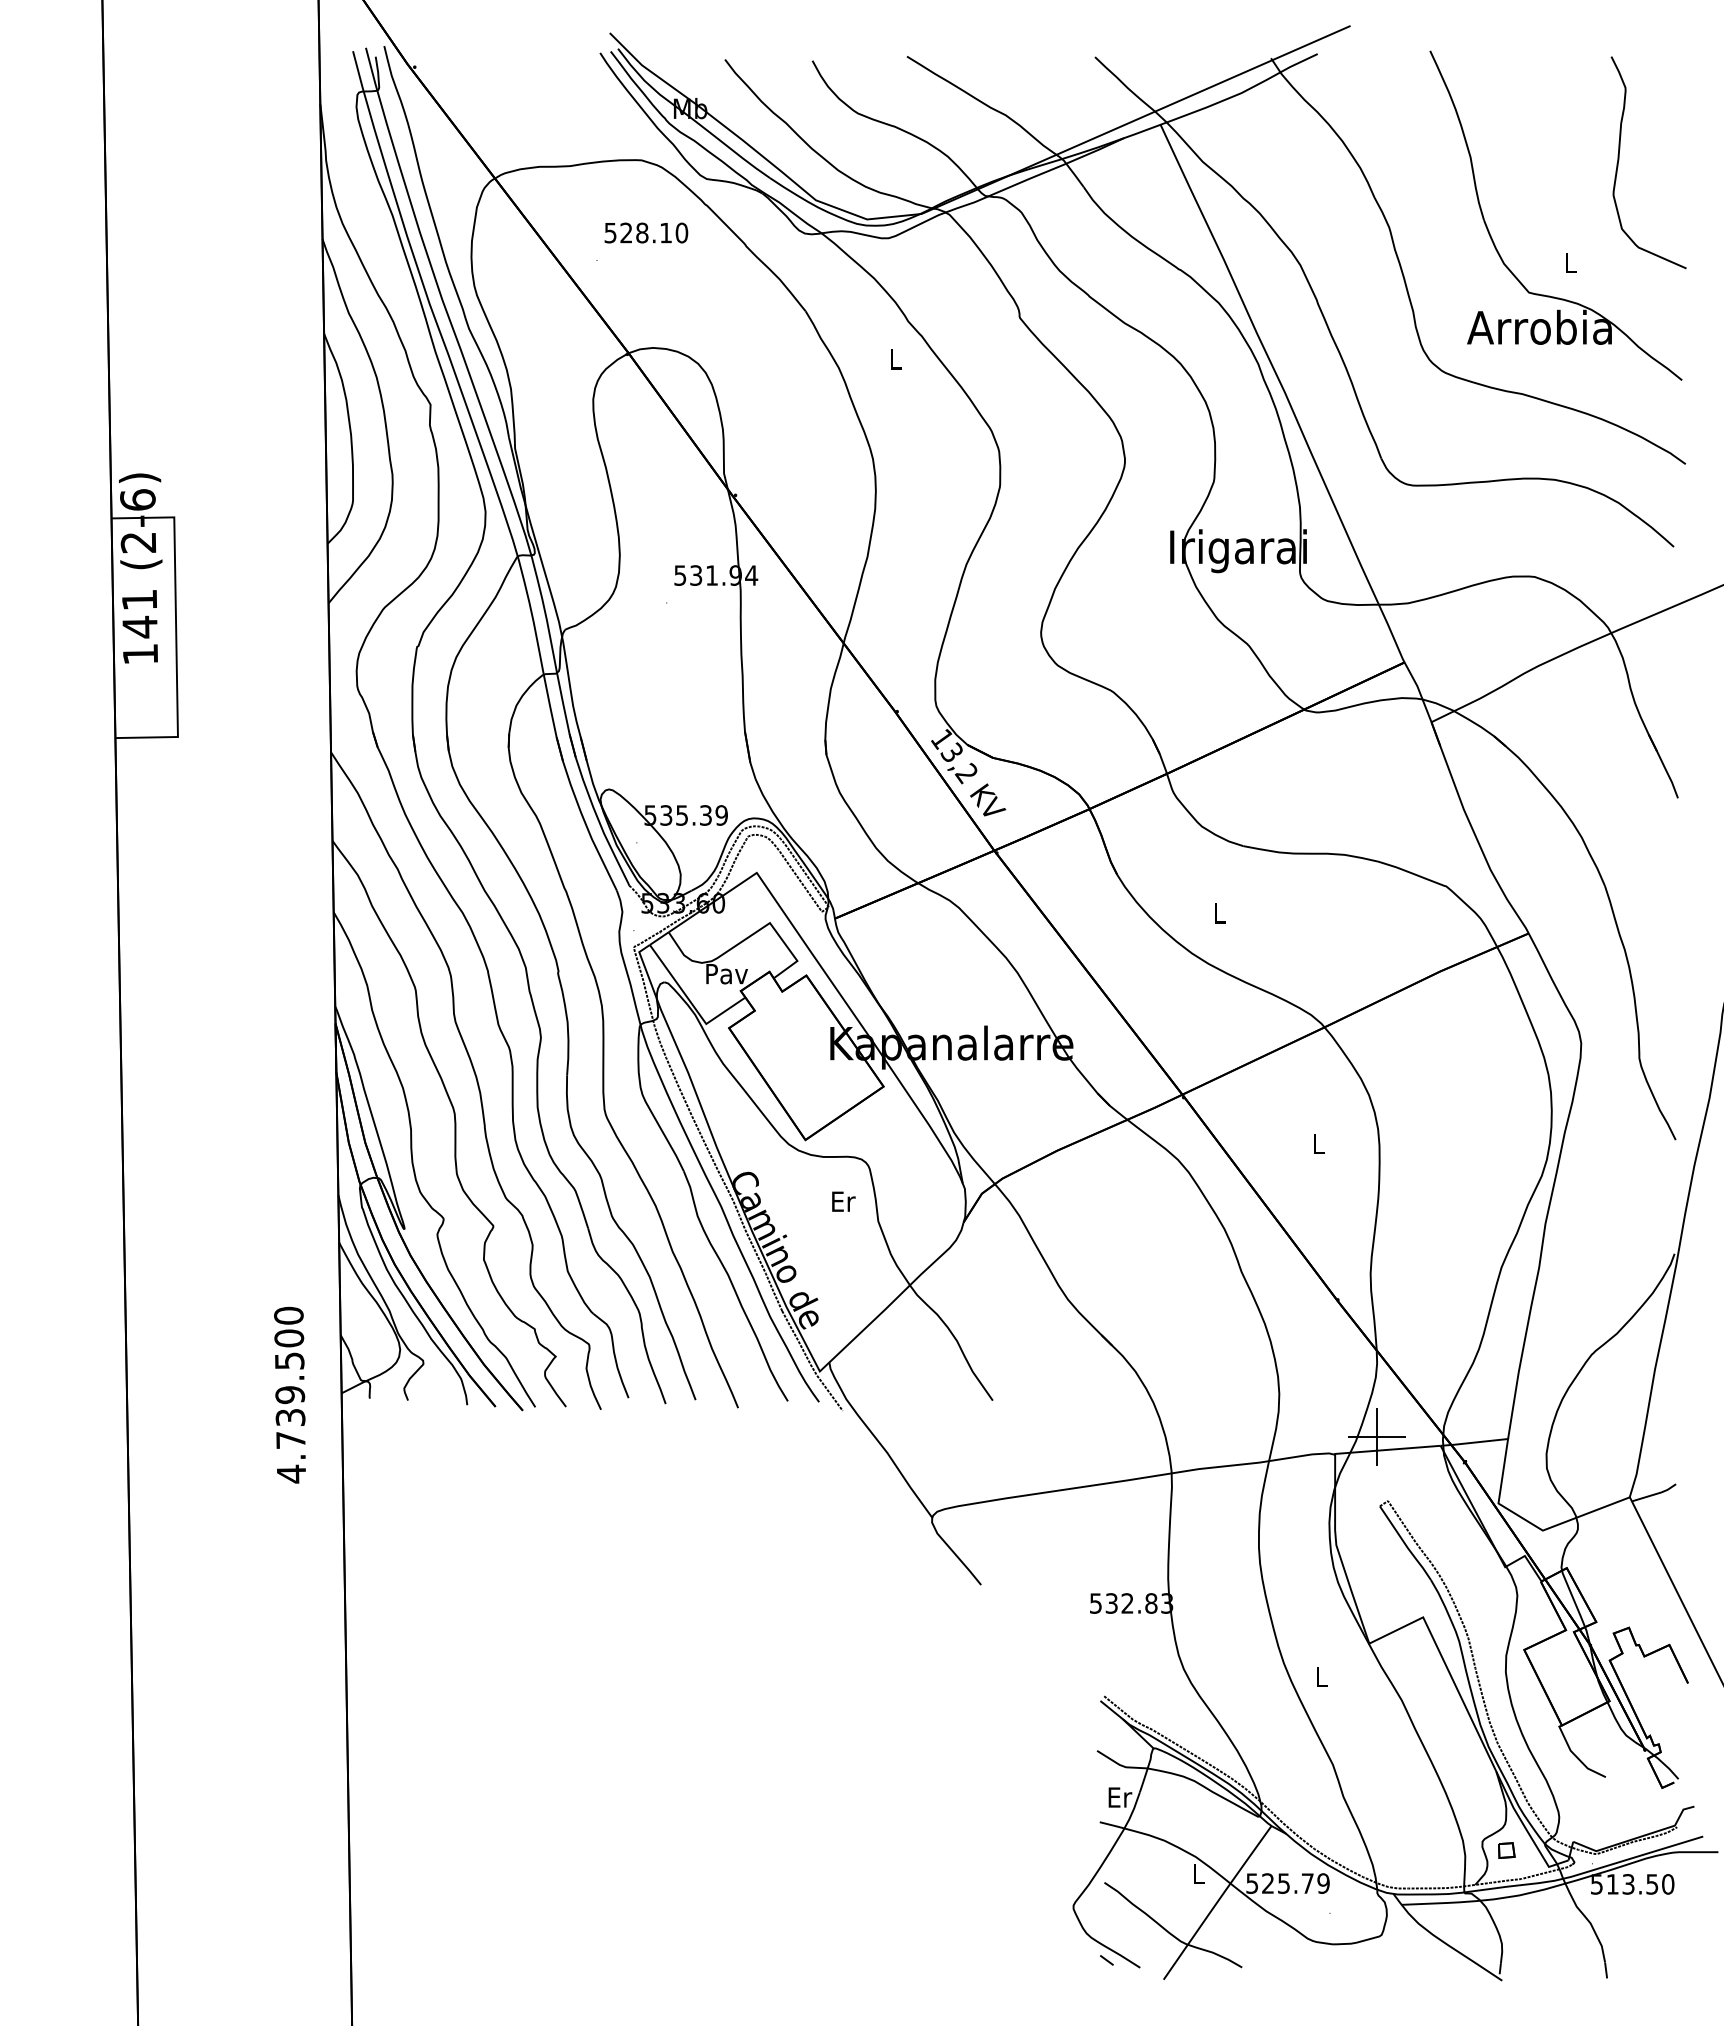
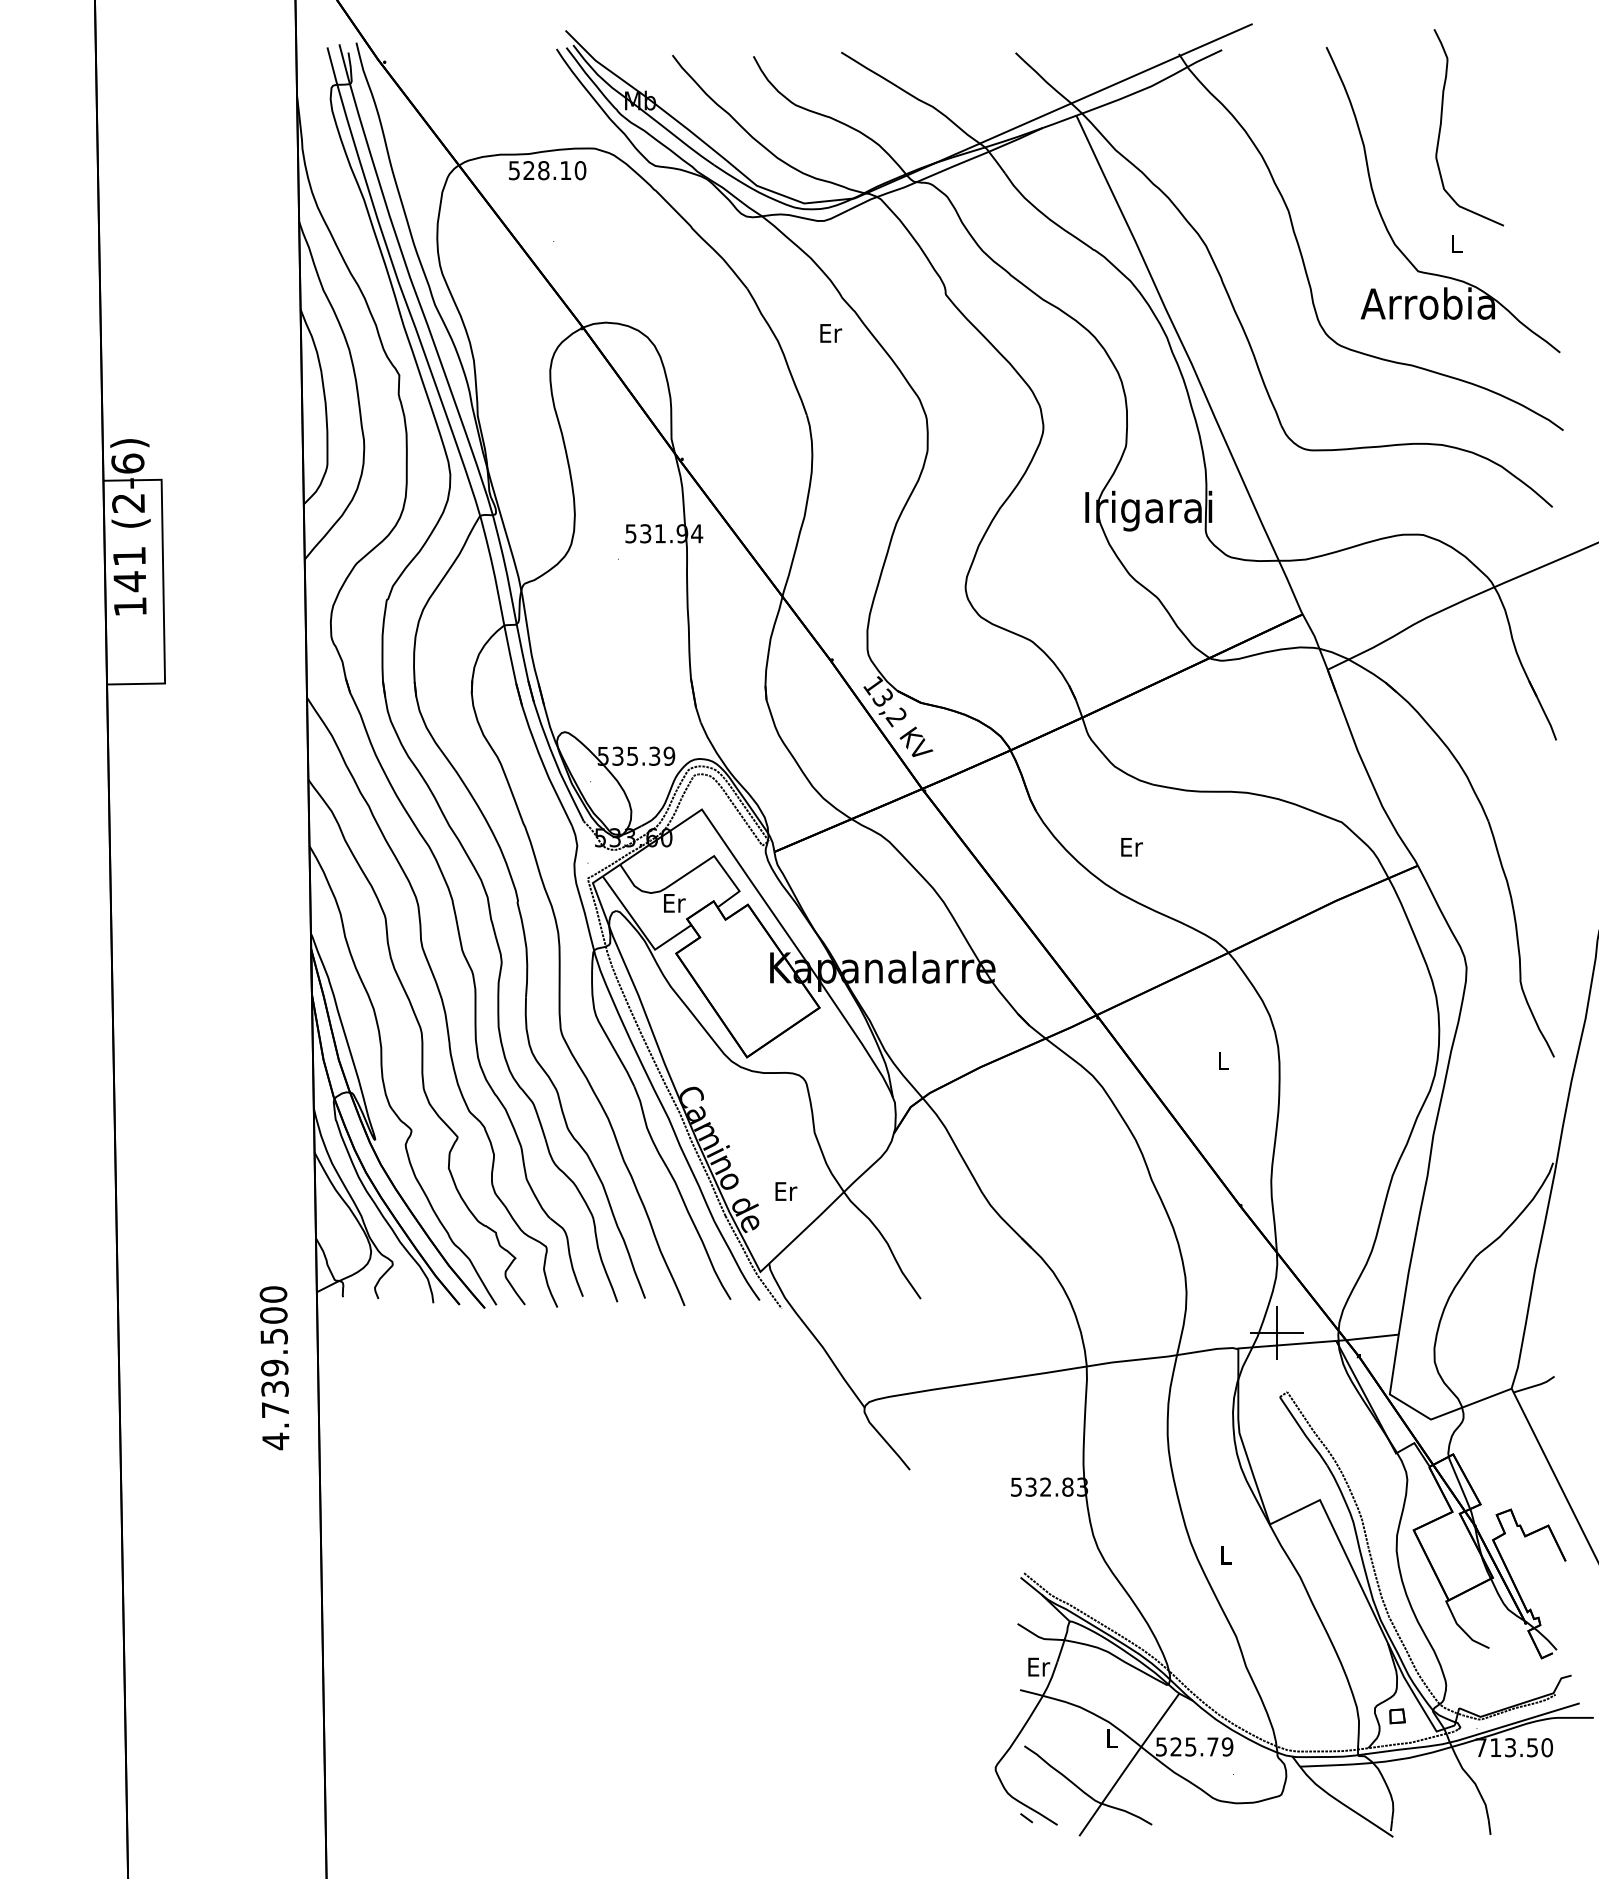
curve: (1619, 160) -> (1441, 125), moved
text: (646, 232) -> (547, 170), moved
text: (895, 359) -> (830, 333), L -> Er
text: (1220, 913) -> (1132, 847), L -> Er
text: (726, 974) -> (673, 903), Pav -> Er
text: (843, 1201) -> (786, 1191), moved
text: (289, 1394) -> (274, 1367), moved
text: (1596, 1884) -> (1480, 1747), 513.50 -> 713.50

